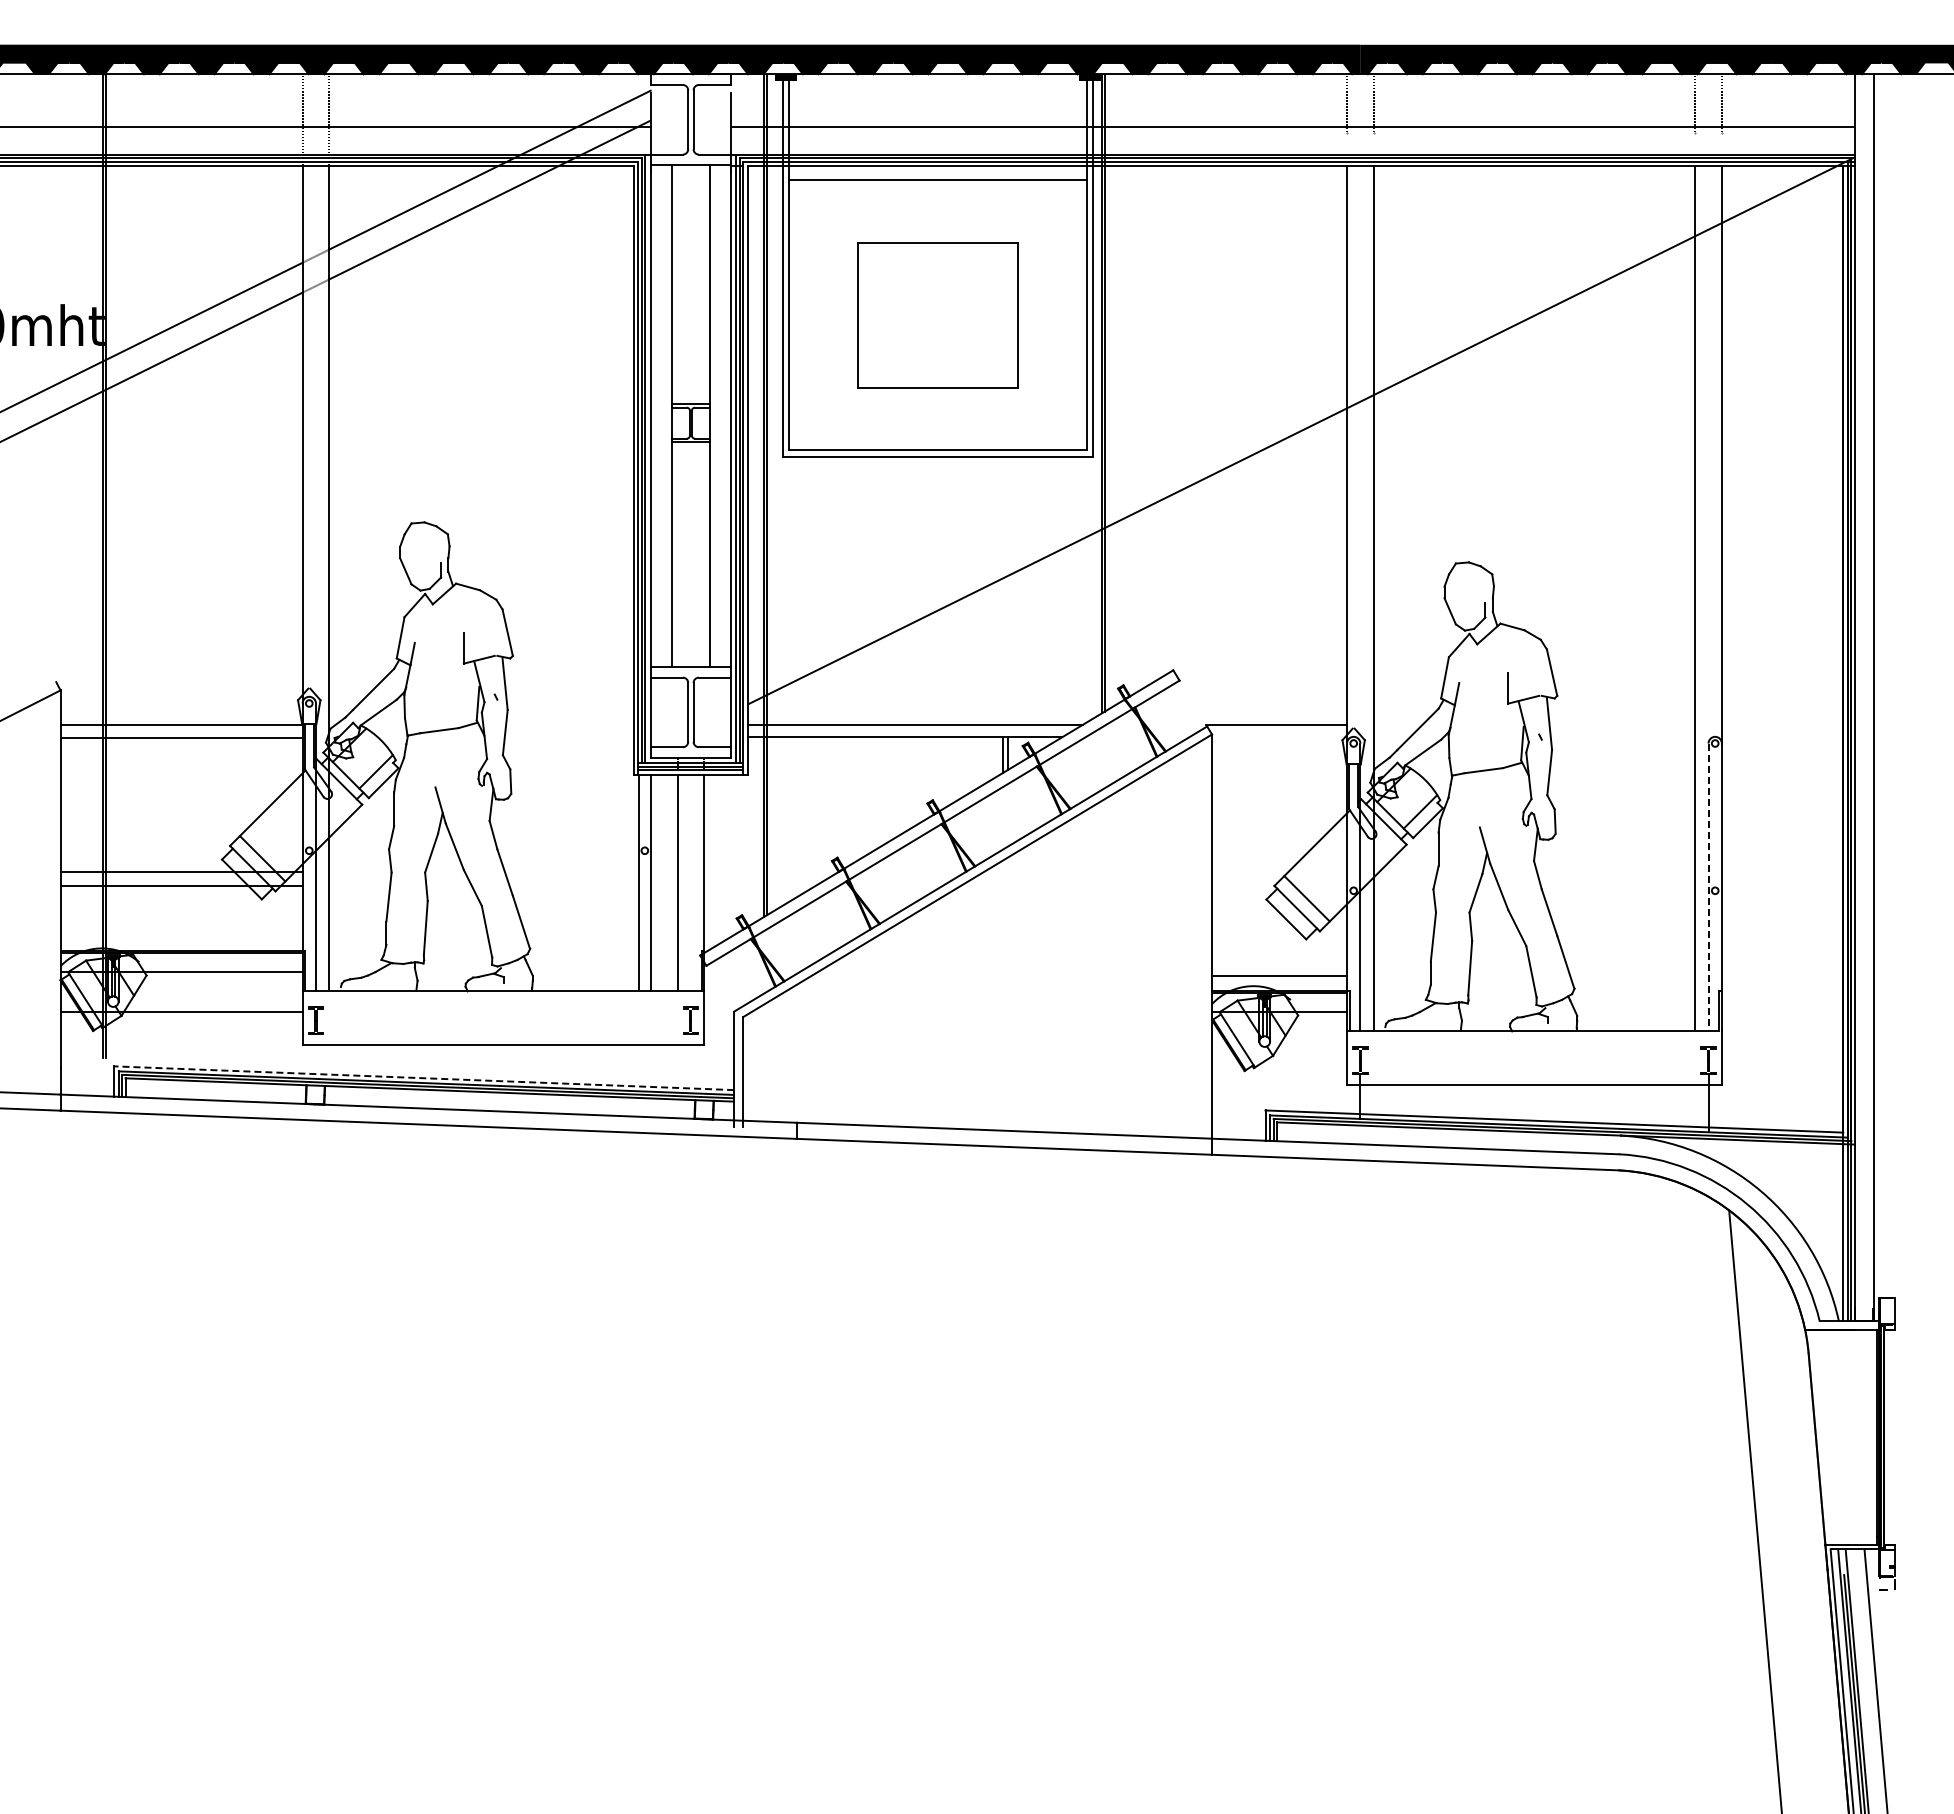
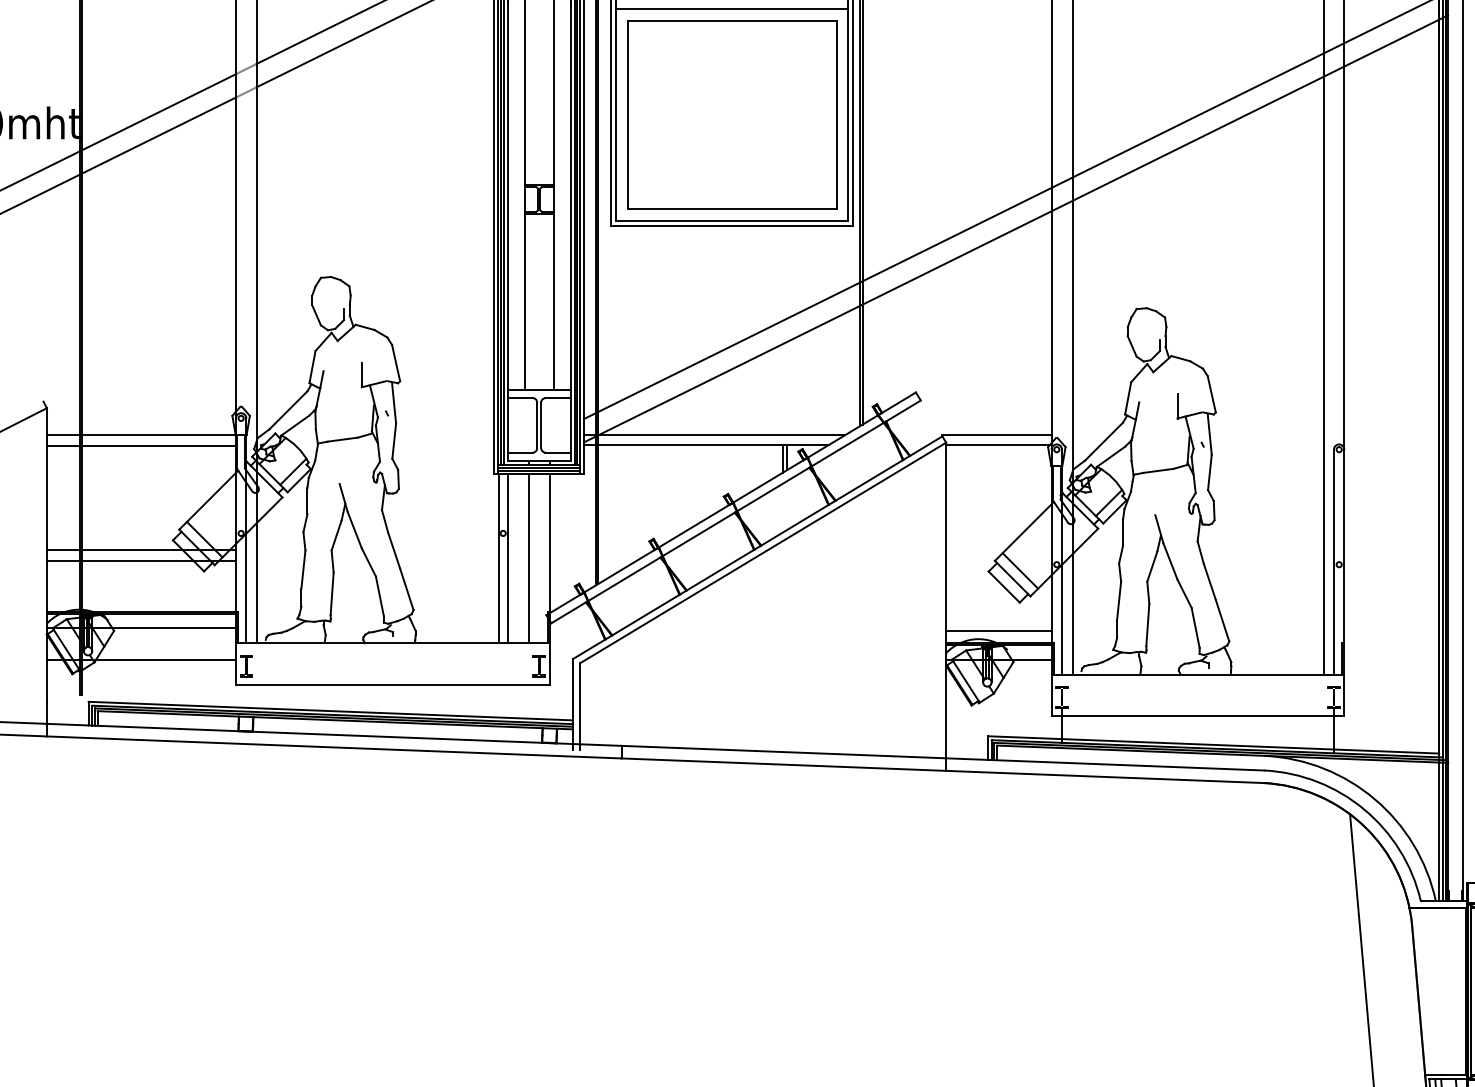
part: (937, 315) -> (731, 115), size x1.67
line: (1301, 460) -> (1016, 228), added
line: (1279, 737) -> (998, 444), added
line: (1708, 887) -> (1333, 562), dashed -> solid
line: (423, 1078) -> (330, 711), dashed -> solid

